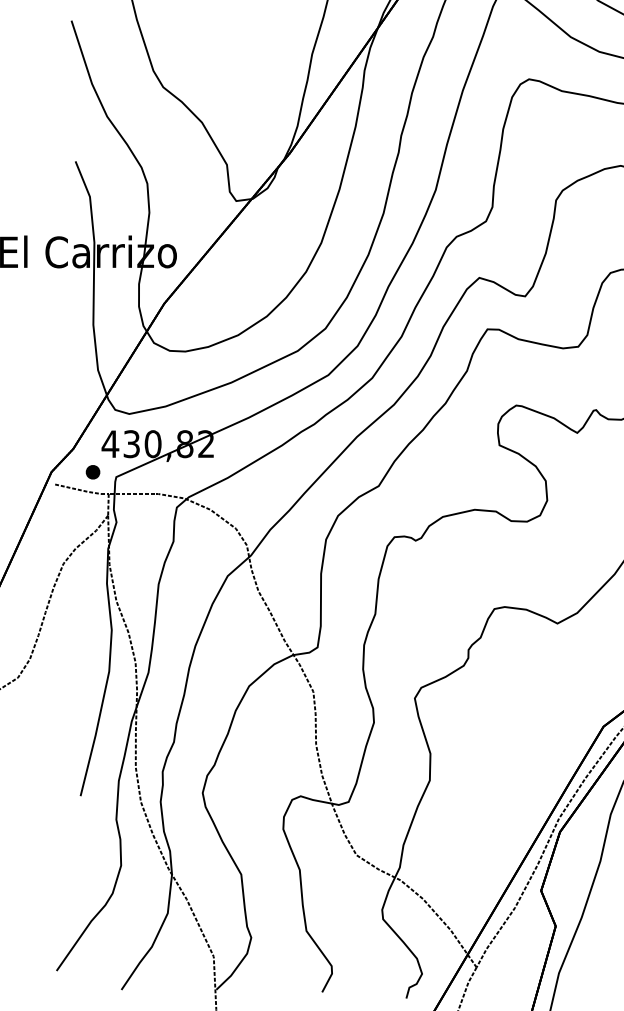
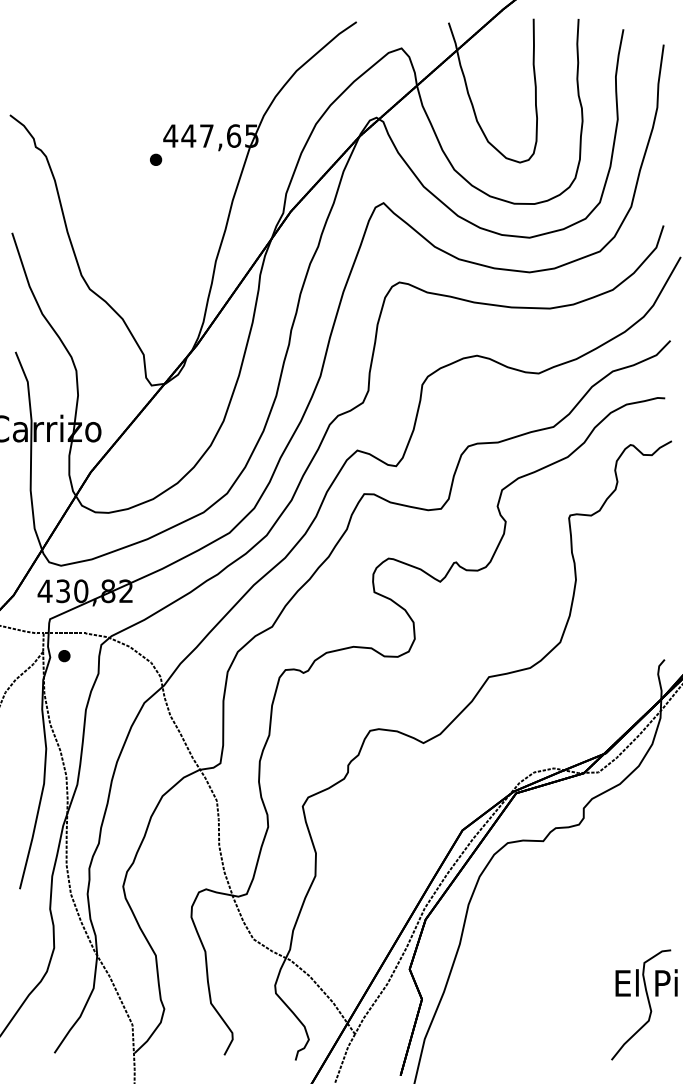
part: (93, 472) -> (64, 656), moved

